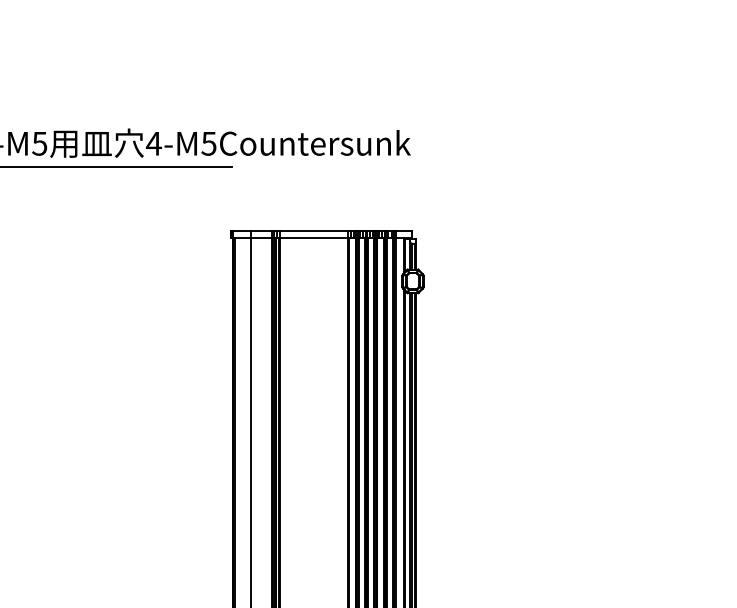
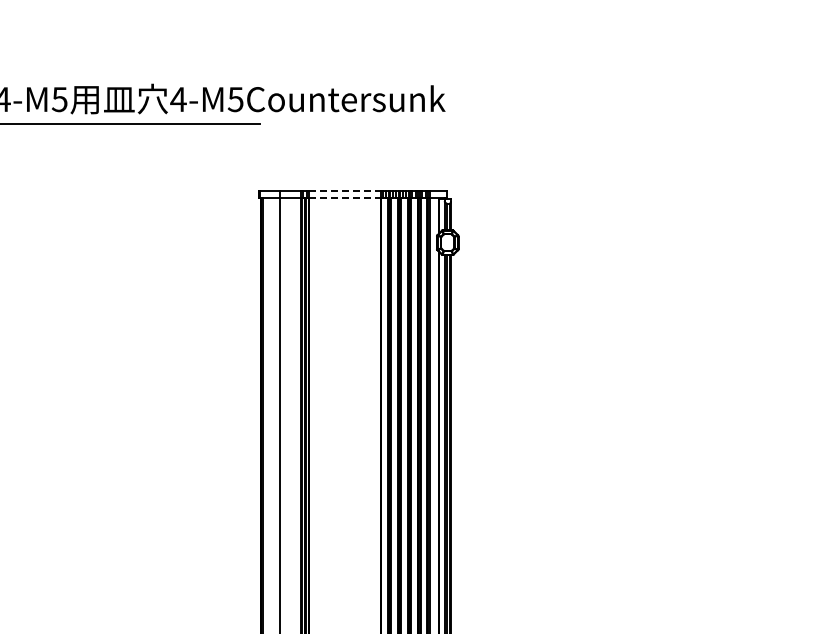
line: (313, 231) -> (344, 190), solid -> dashed
line: (313, 238) -> (344, 198), solid -> dashed

